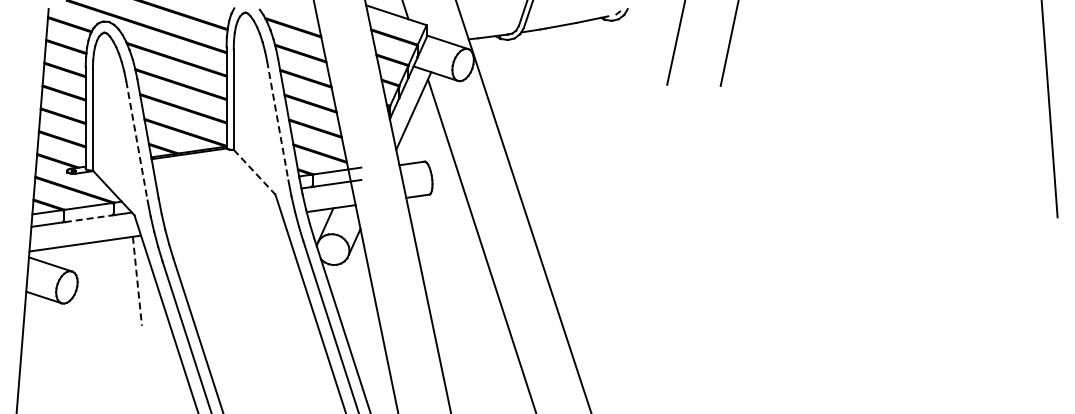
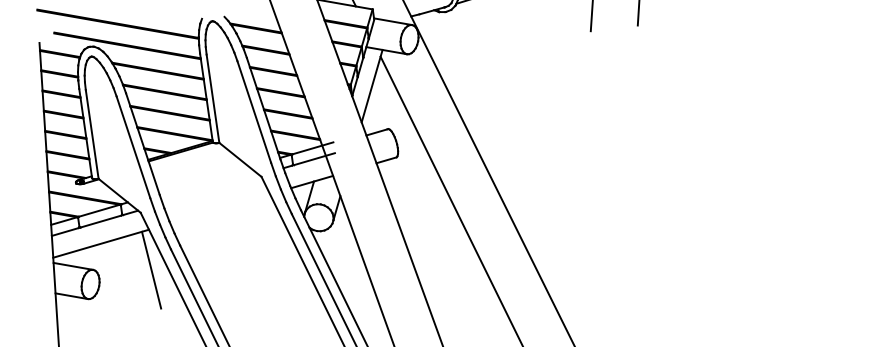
line: (277, 120) -> (253, 111), dashed -> solid
line: (136, 140) -> (133, 146), dashed -> solid
line: (254, 172) -> (240, 160), dashed -> solid
line: (89, 218) -> (101, 221), dashed -> solid
line: (137, 281) -> (151, 270), dashed -> solid

